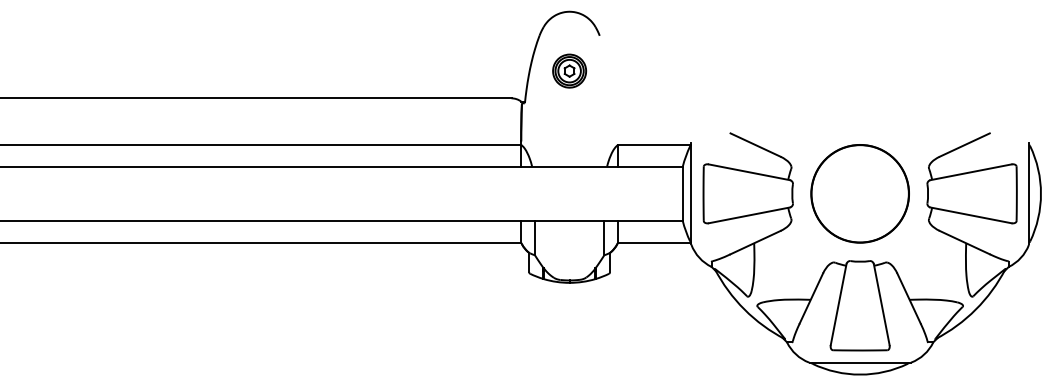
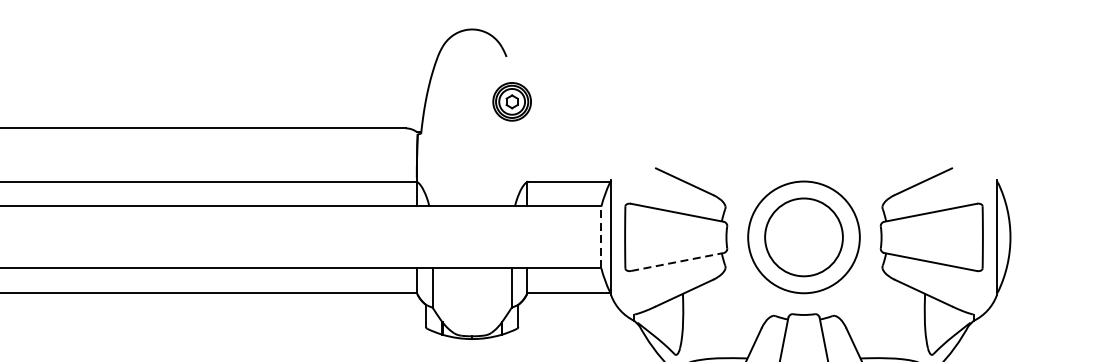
part: (569, 70) -> (512, 101), moved
line: (682, 193) -> (601, 237), solid -> dashed
circle: (859, 193) -> (803, 237), size x0.7
line: (749, 215) -> (677, 262), solid -> dashed

